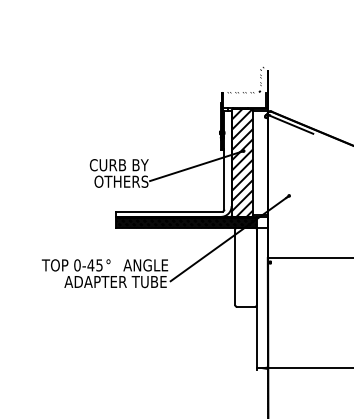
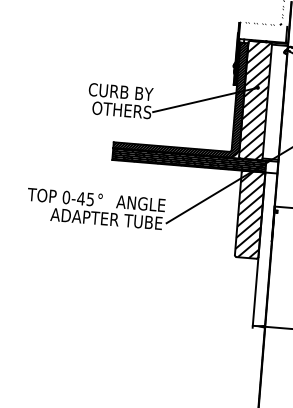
hatch: (173, 163) -> (180, 95), added
hatch: (245, 266) -> (249, 213), added

